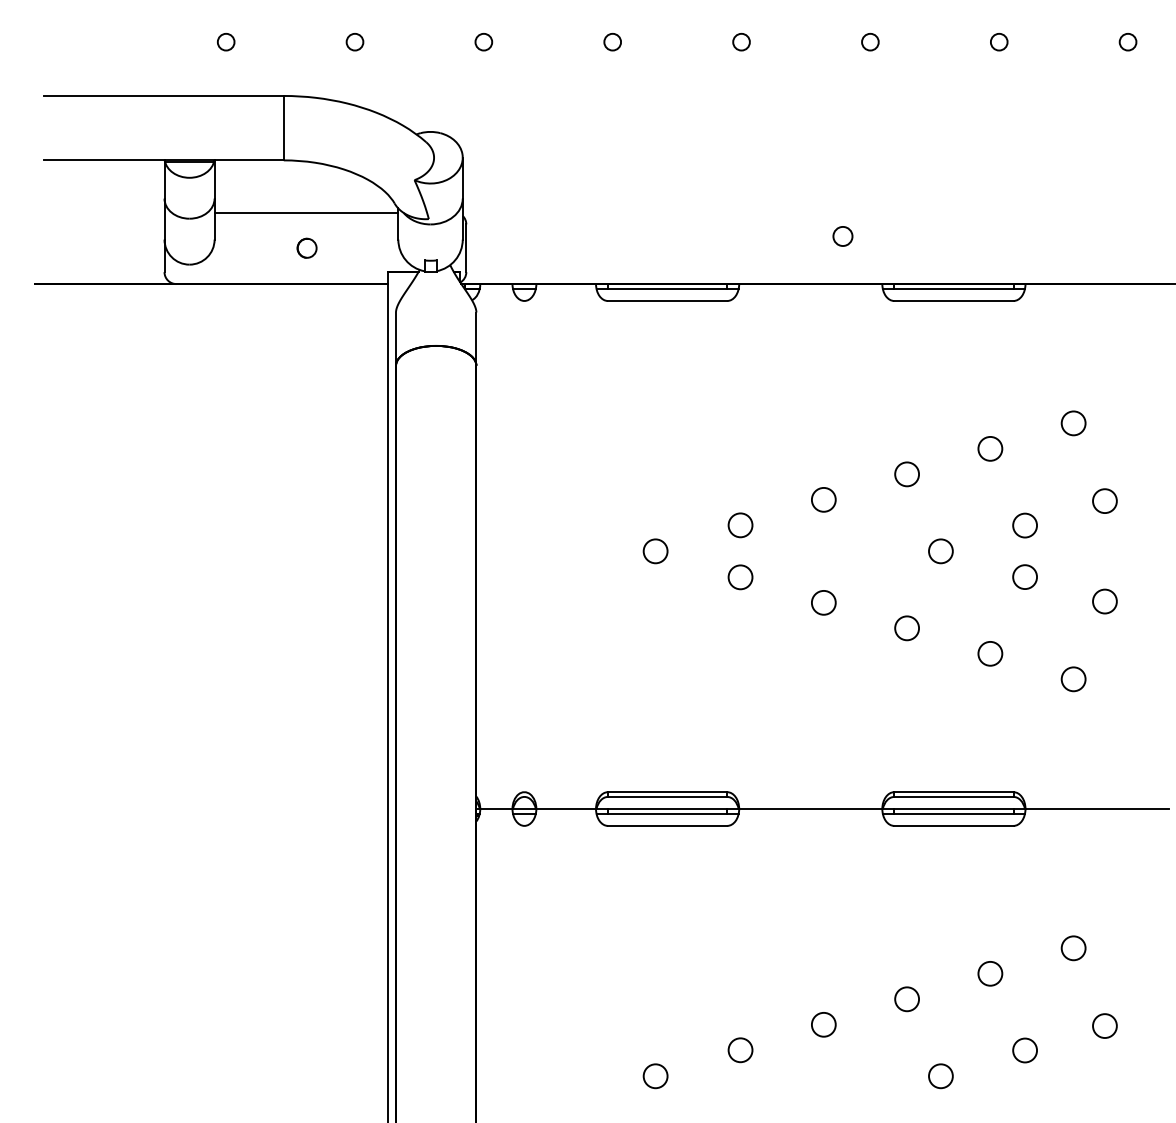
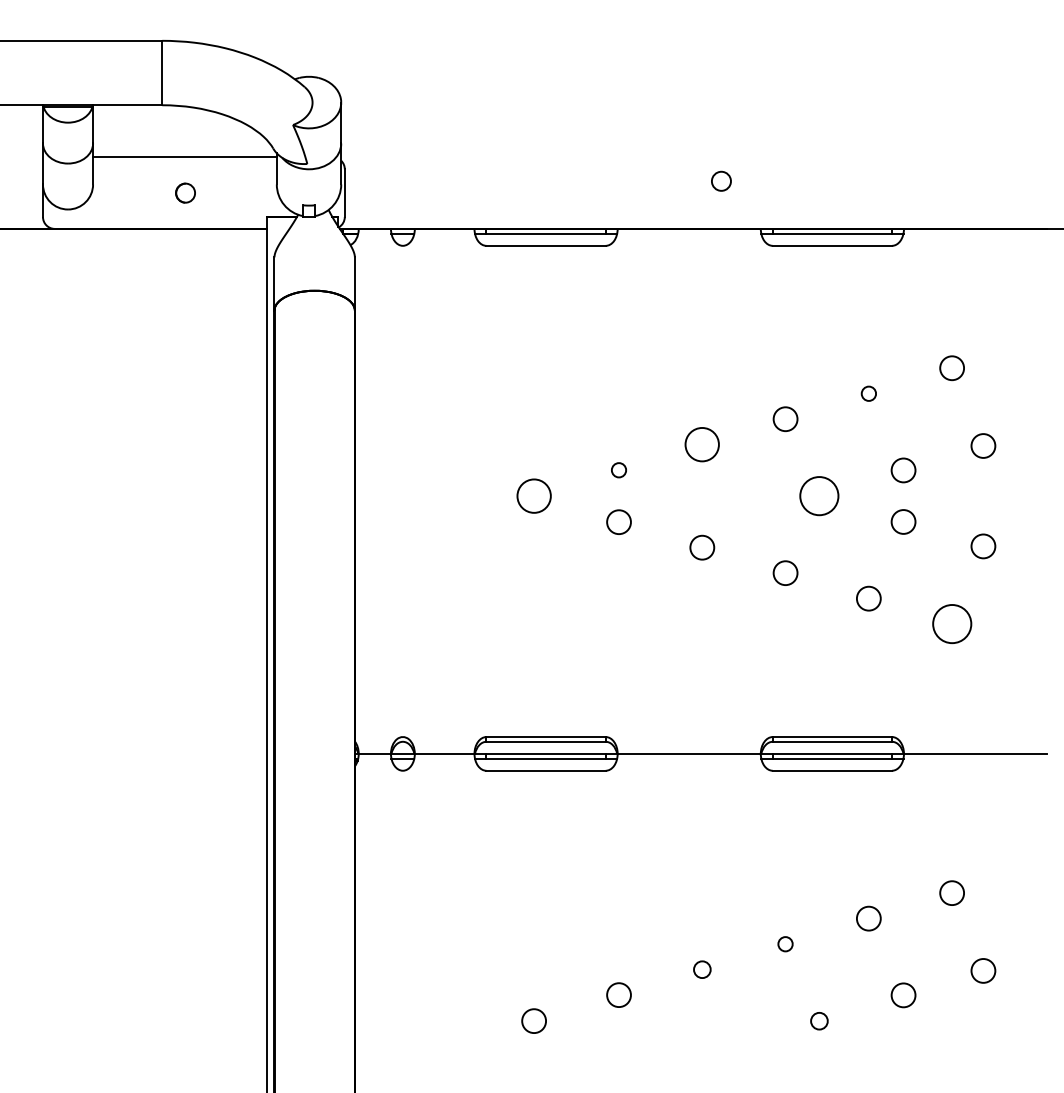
circle: (990, 448) -> (868, 393), size x0.6
circle: (823, 499) -> (701, 444), size x1.4
circle: (740, 525) -> (618, 470), size x0.6
circle: (655, 551) -> (533, 496), size x1.4
circle: (940, 551) -> (818, 496), size x1.6
circle: (1073, 679) -> (951, 624), size x1.6
circle: (906, 999) -> (784, 944), size x0.6
circle: (823, 1024) -> (701, 969), size x0.7
circle: (940, 1076) -> (818, 1021), size x0.7

